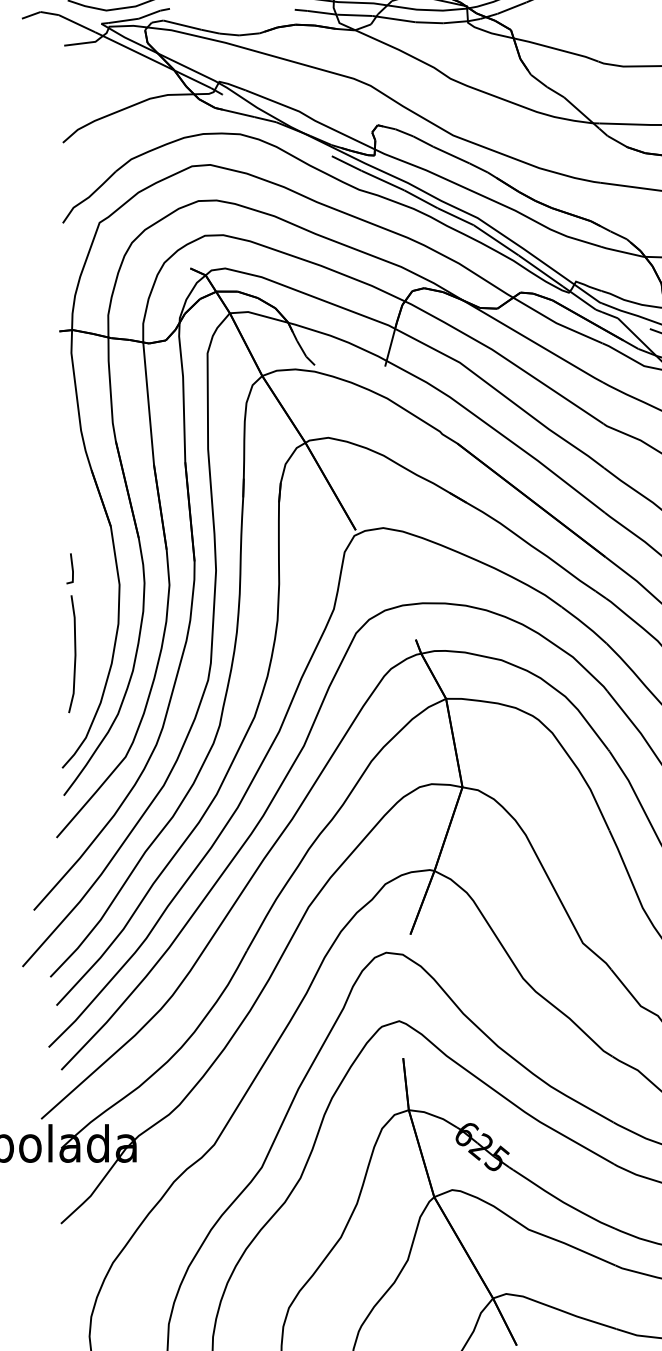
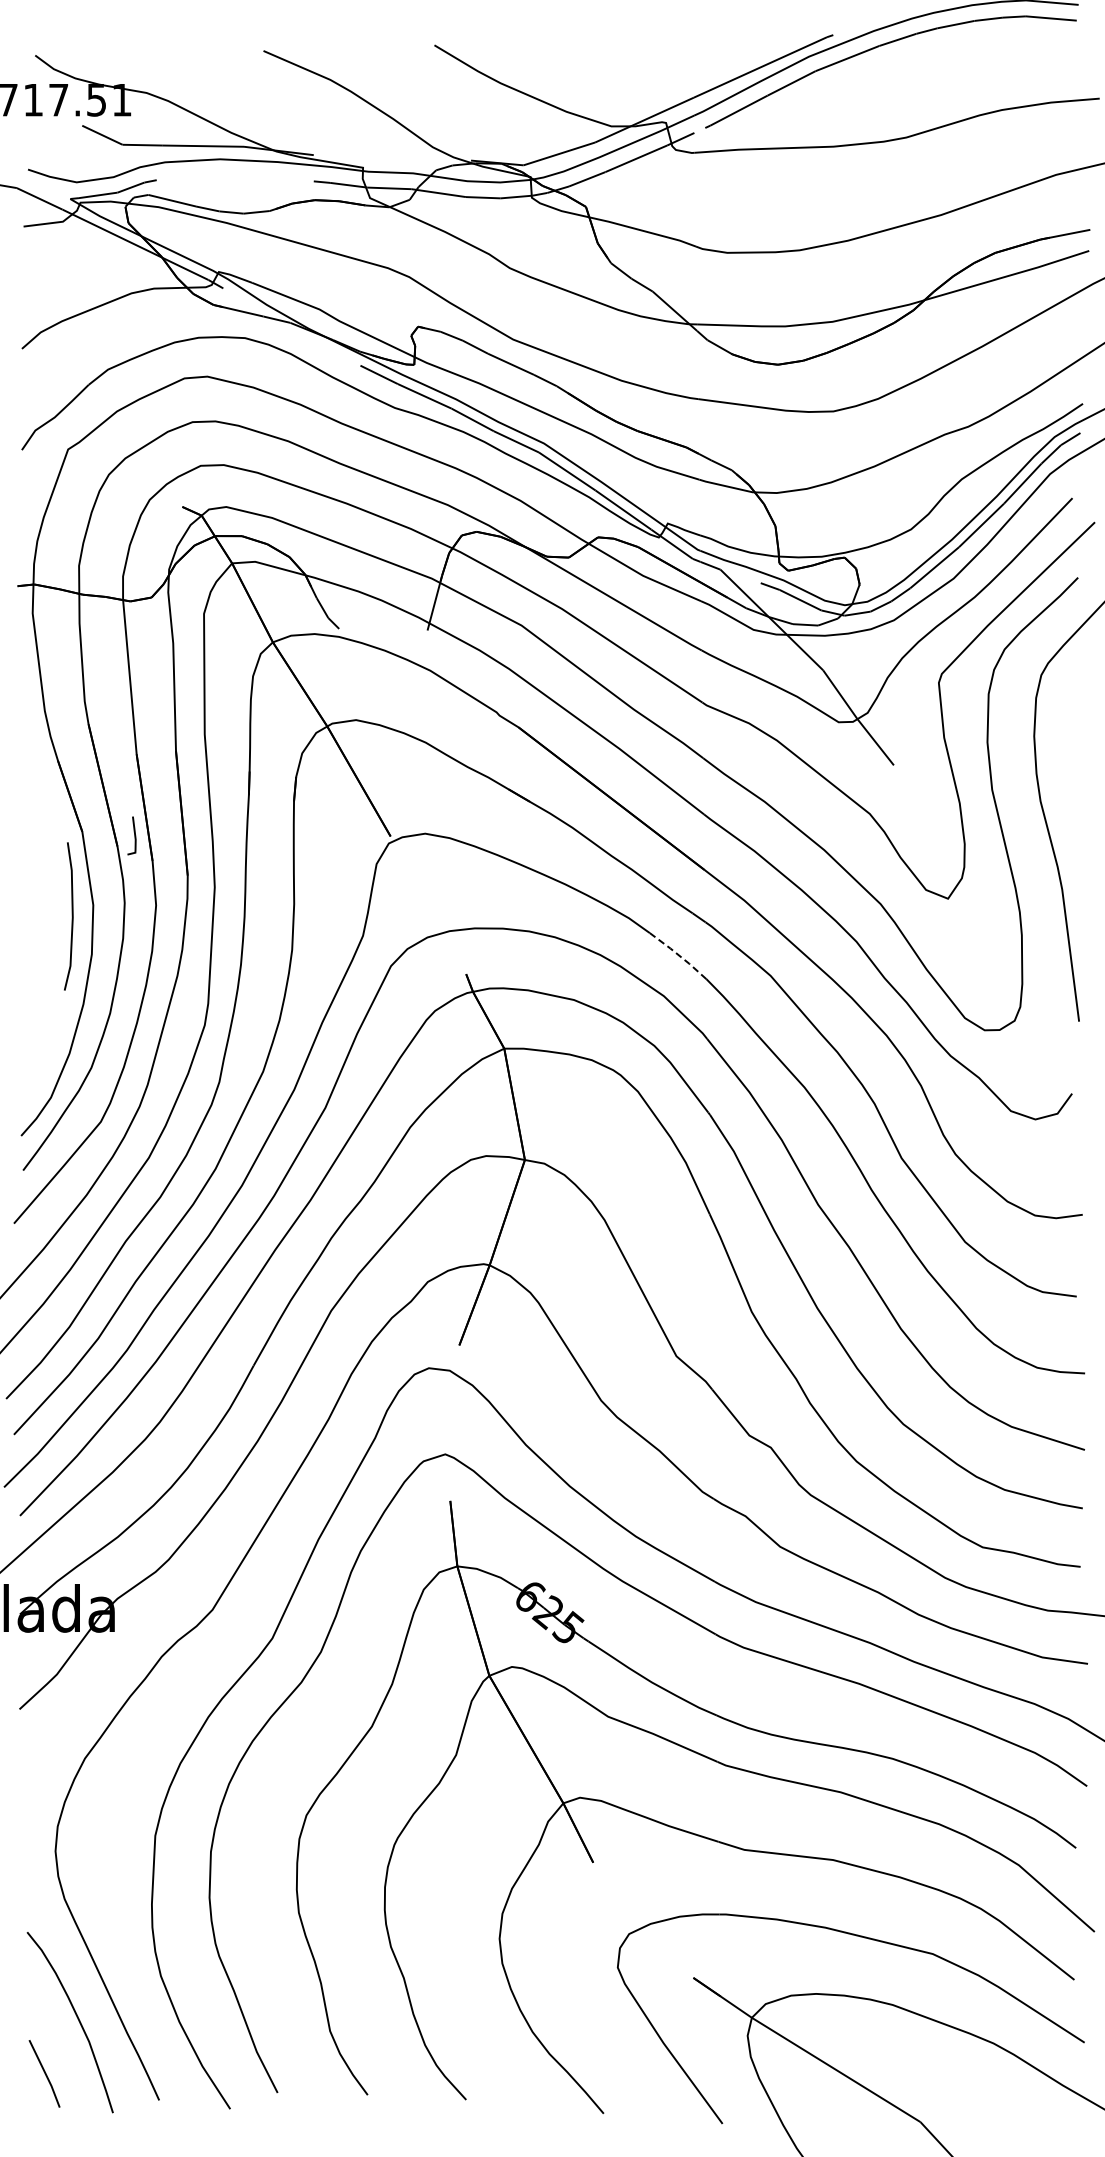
line: (72, 568) -> (134, 835), moved
line: (584, 624) -> (678, 955), solid -> dashed
line: (74, 654) -> (71, 916), moved

